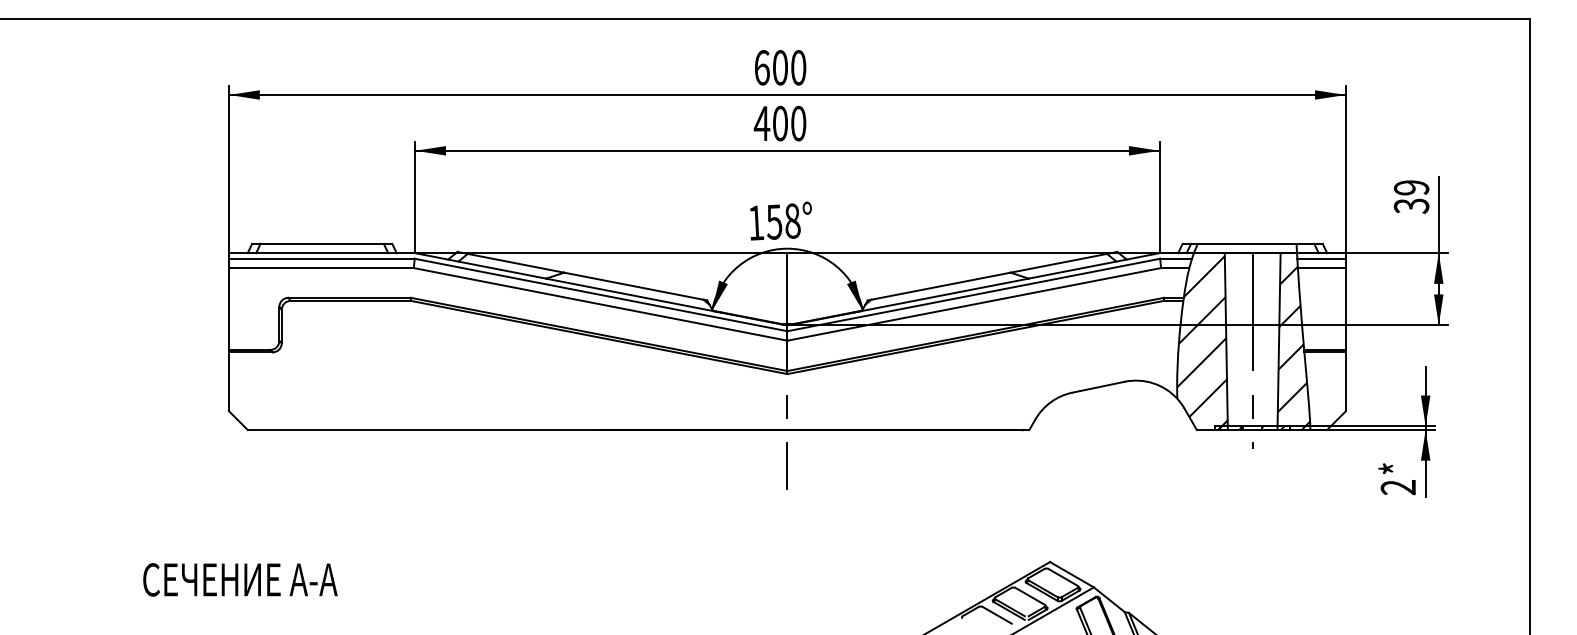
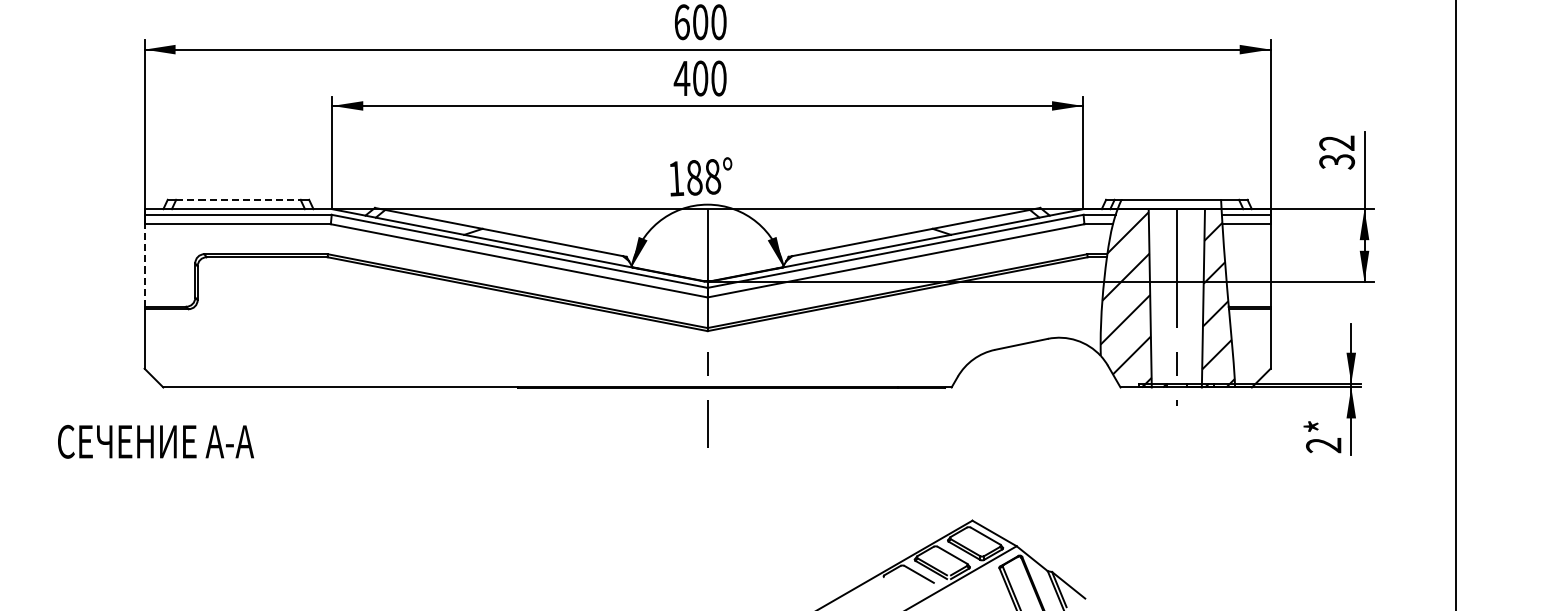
text: (1411, 187) -> (1337, 142), 39 -> 32
text: (774, 221) -> (694, 177), 158° -> 188°
line: (322, 243) -> (238, 199), solid -> dashed
line: (229, 309) -> (144, 265), solid -> dashed
text: (240, 579) -> (156, 441), moved

